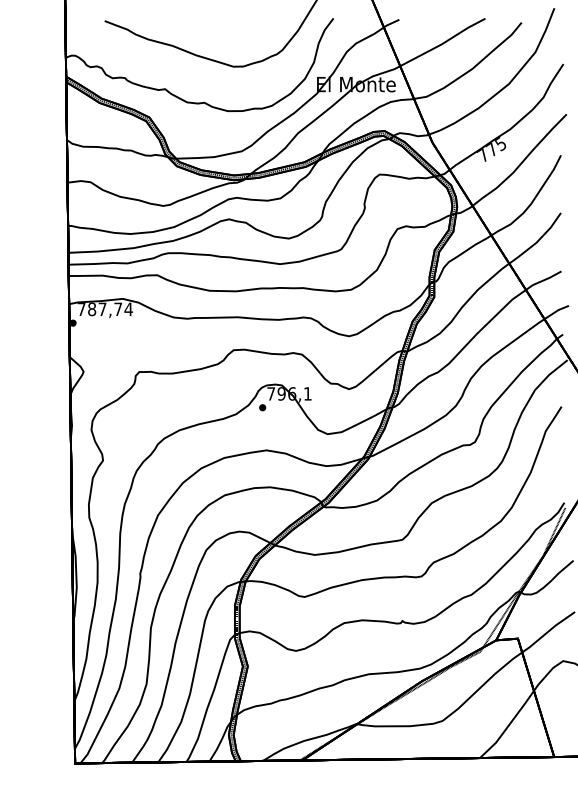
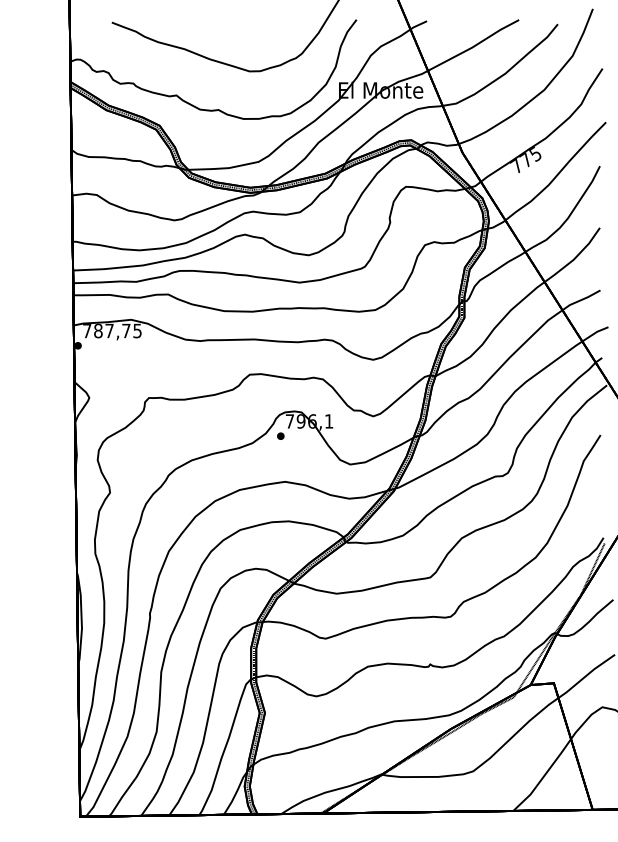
text: (128, 308) -> (137, 330), 787,74 -> 787,75

